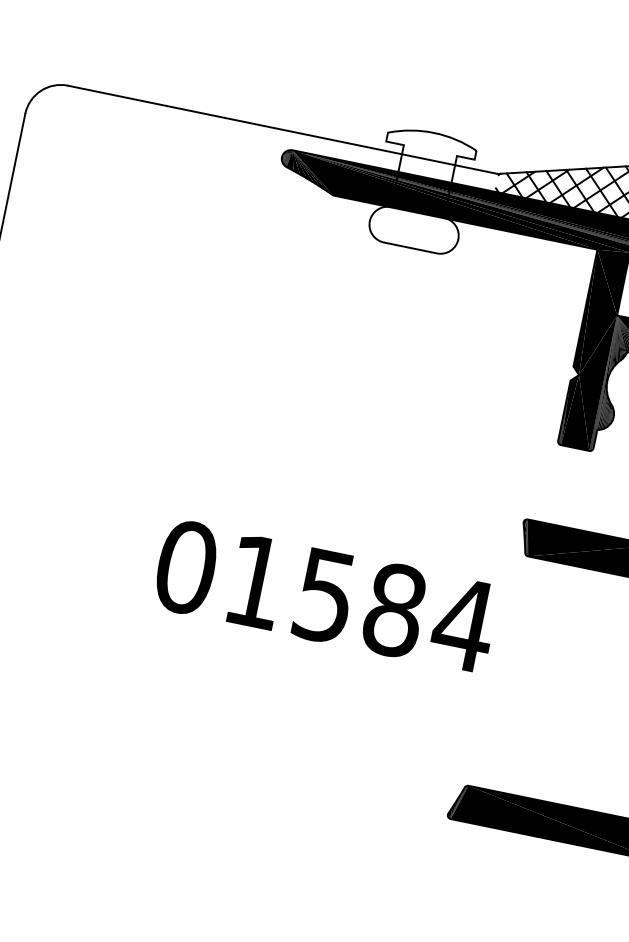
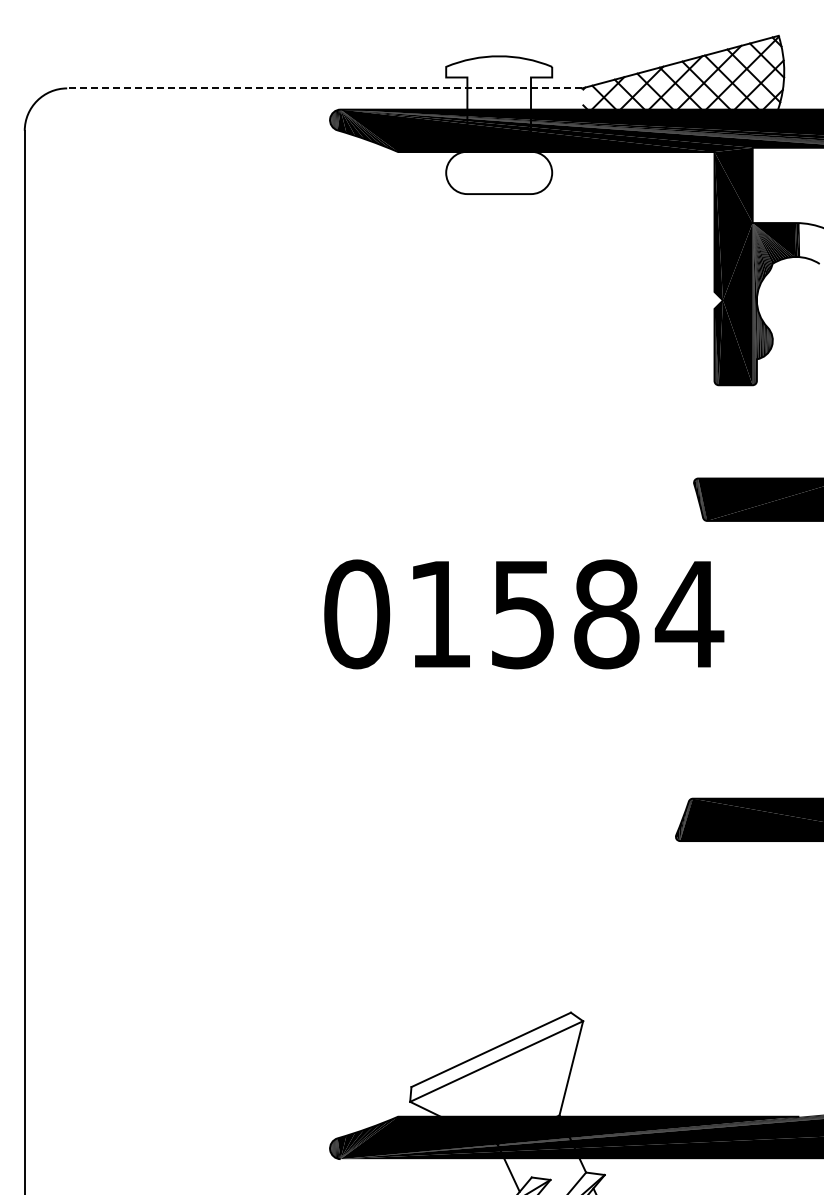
line: (282, 129) -> (324, 88), solid -> dashed
text: (326, 596) -> (524, 614), moved

